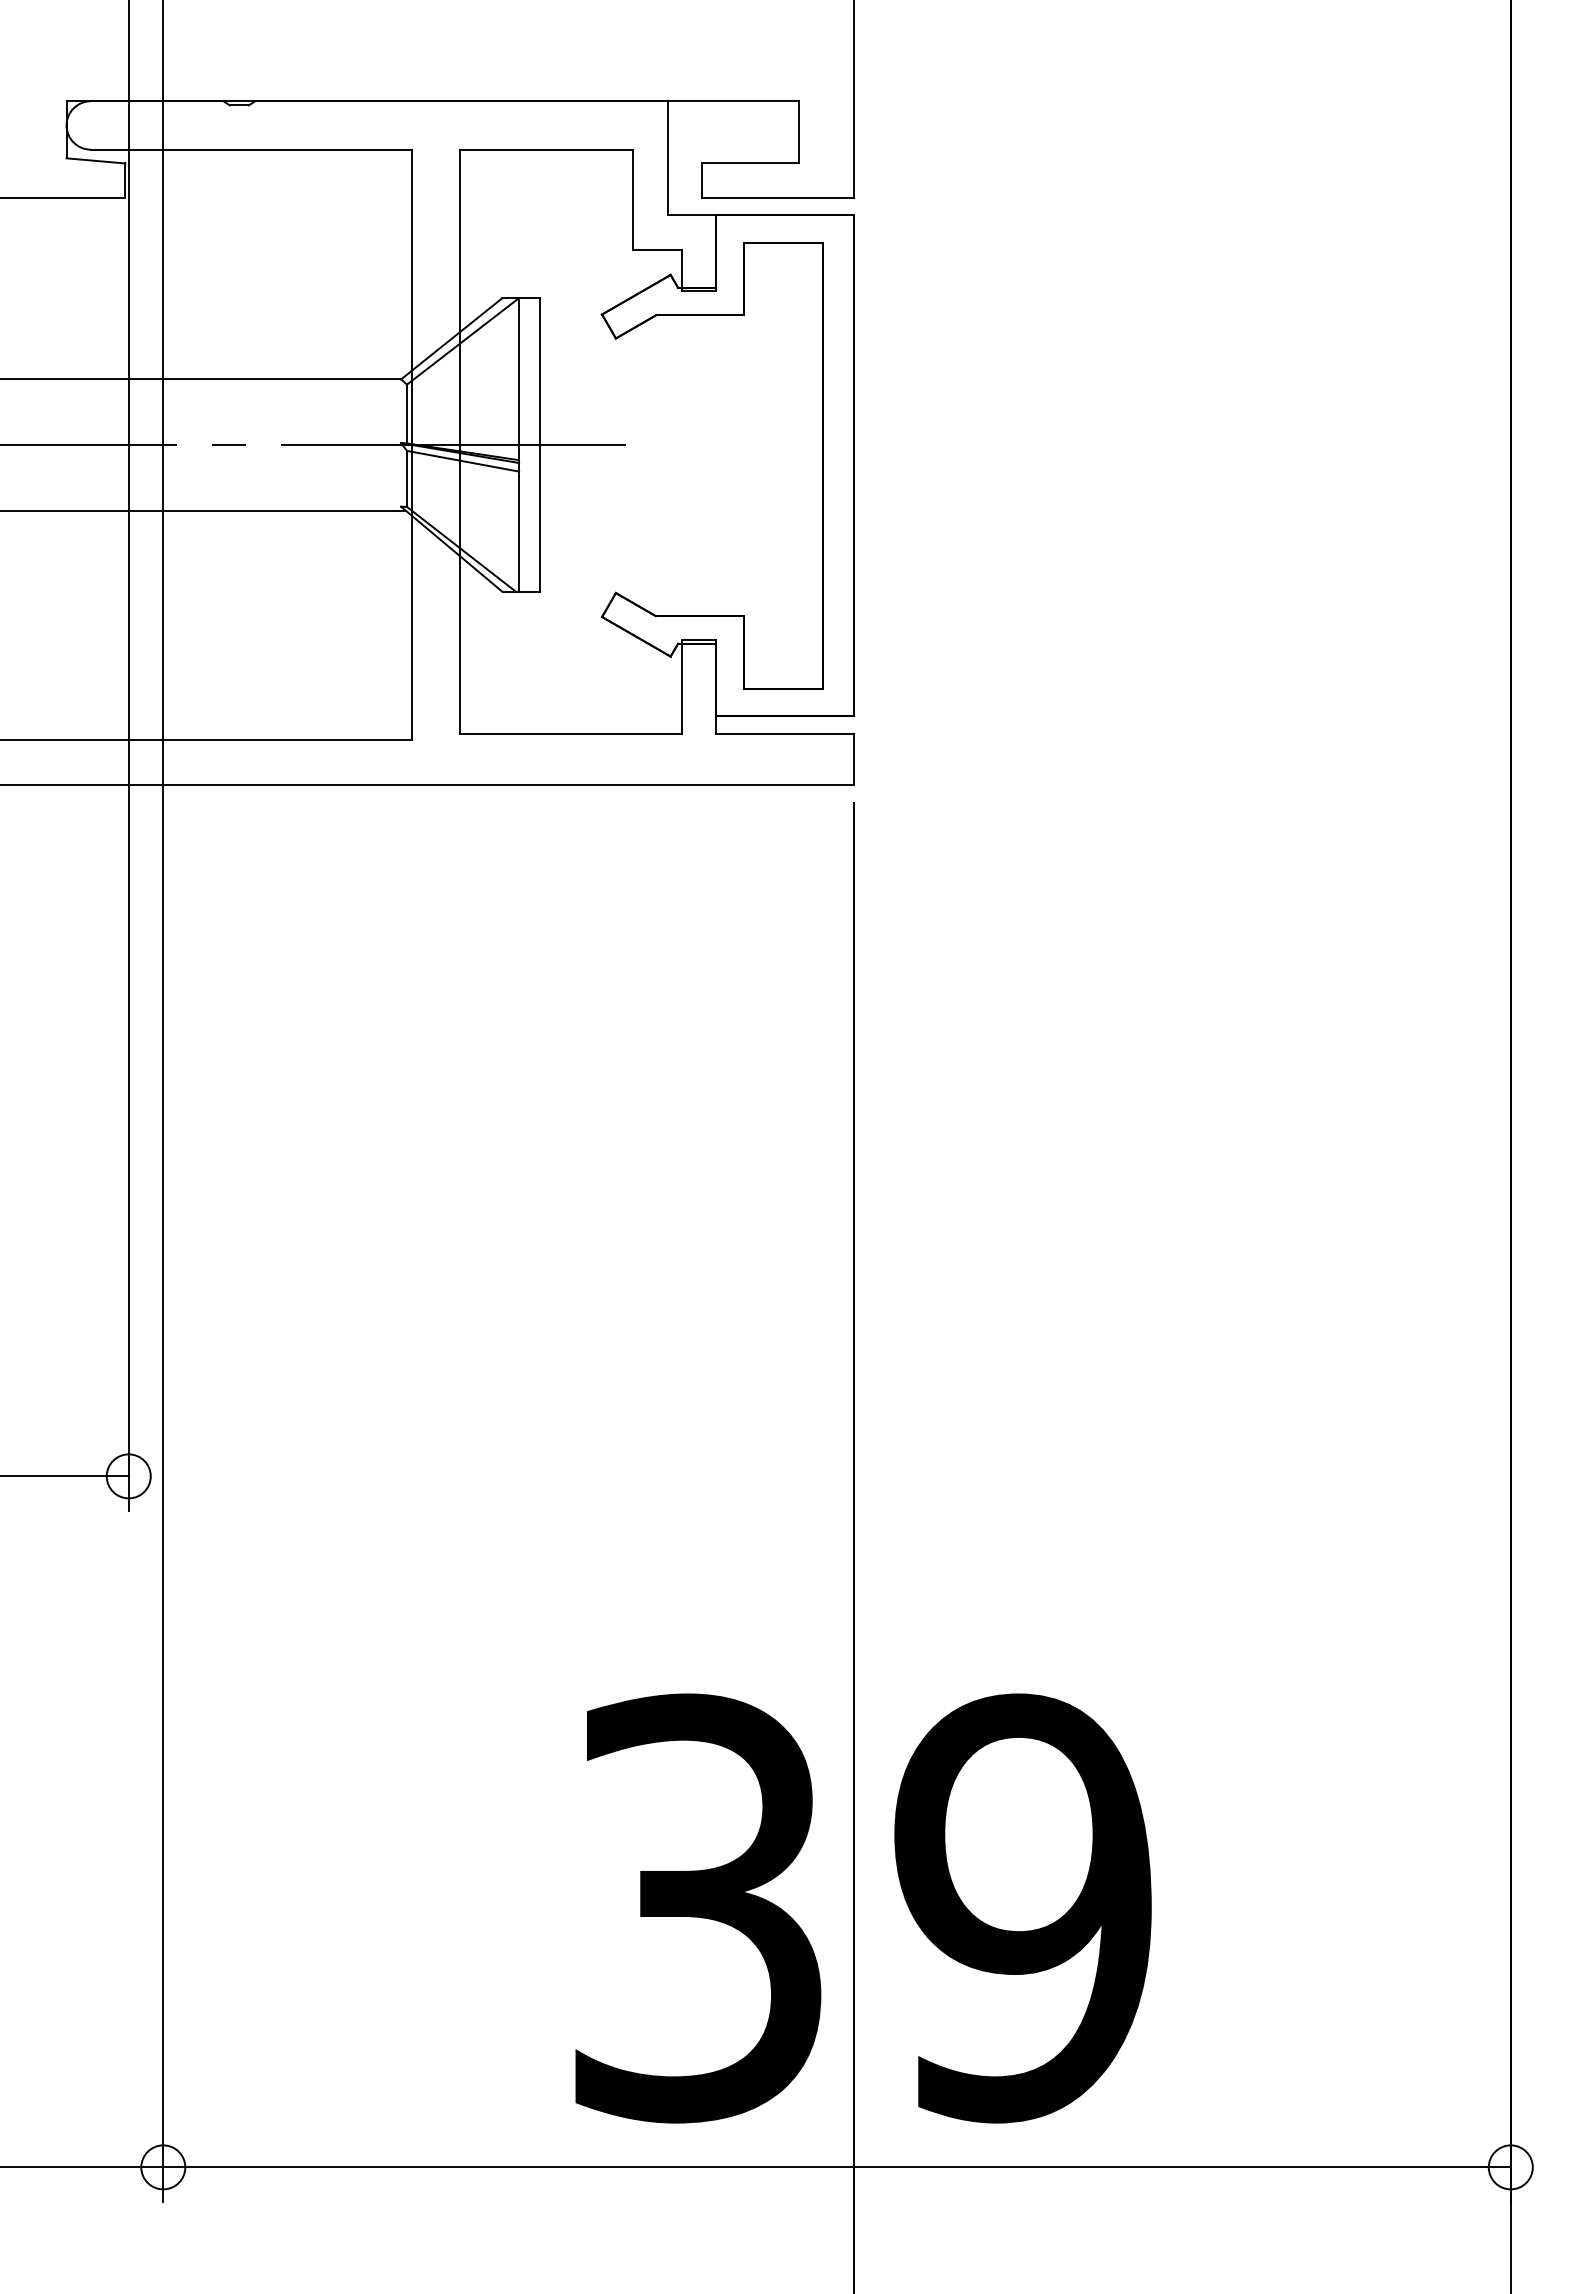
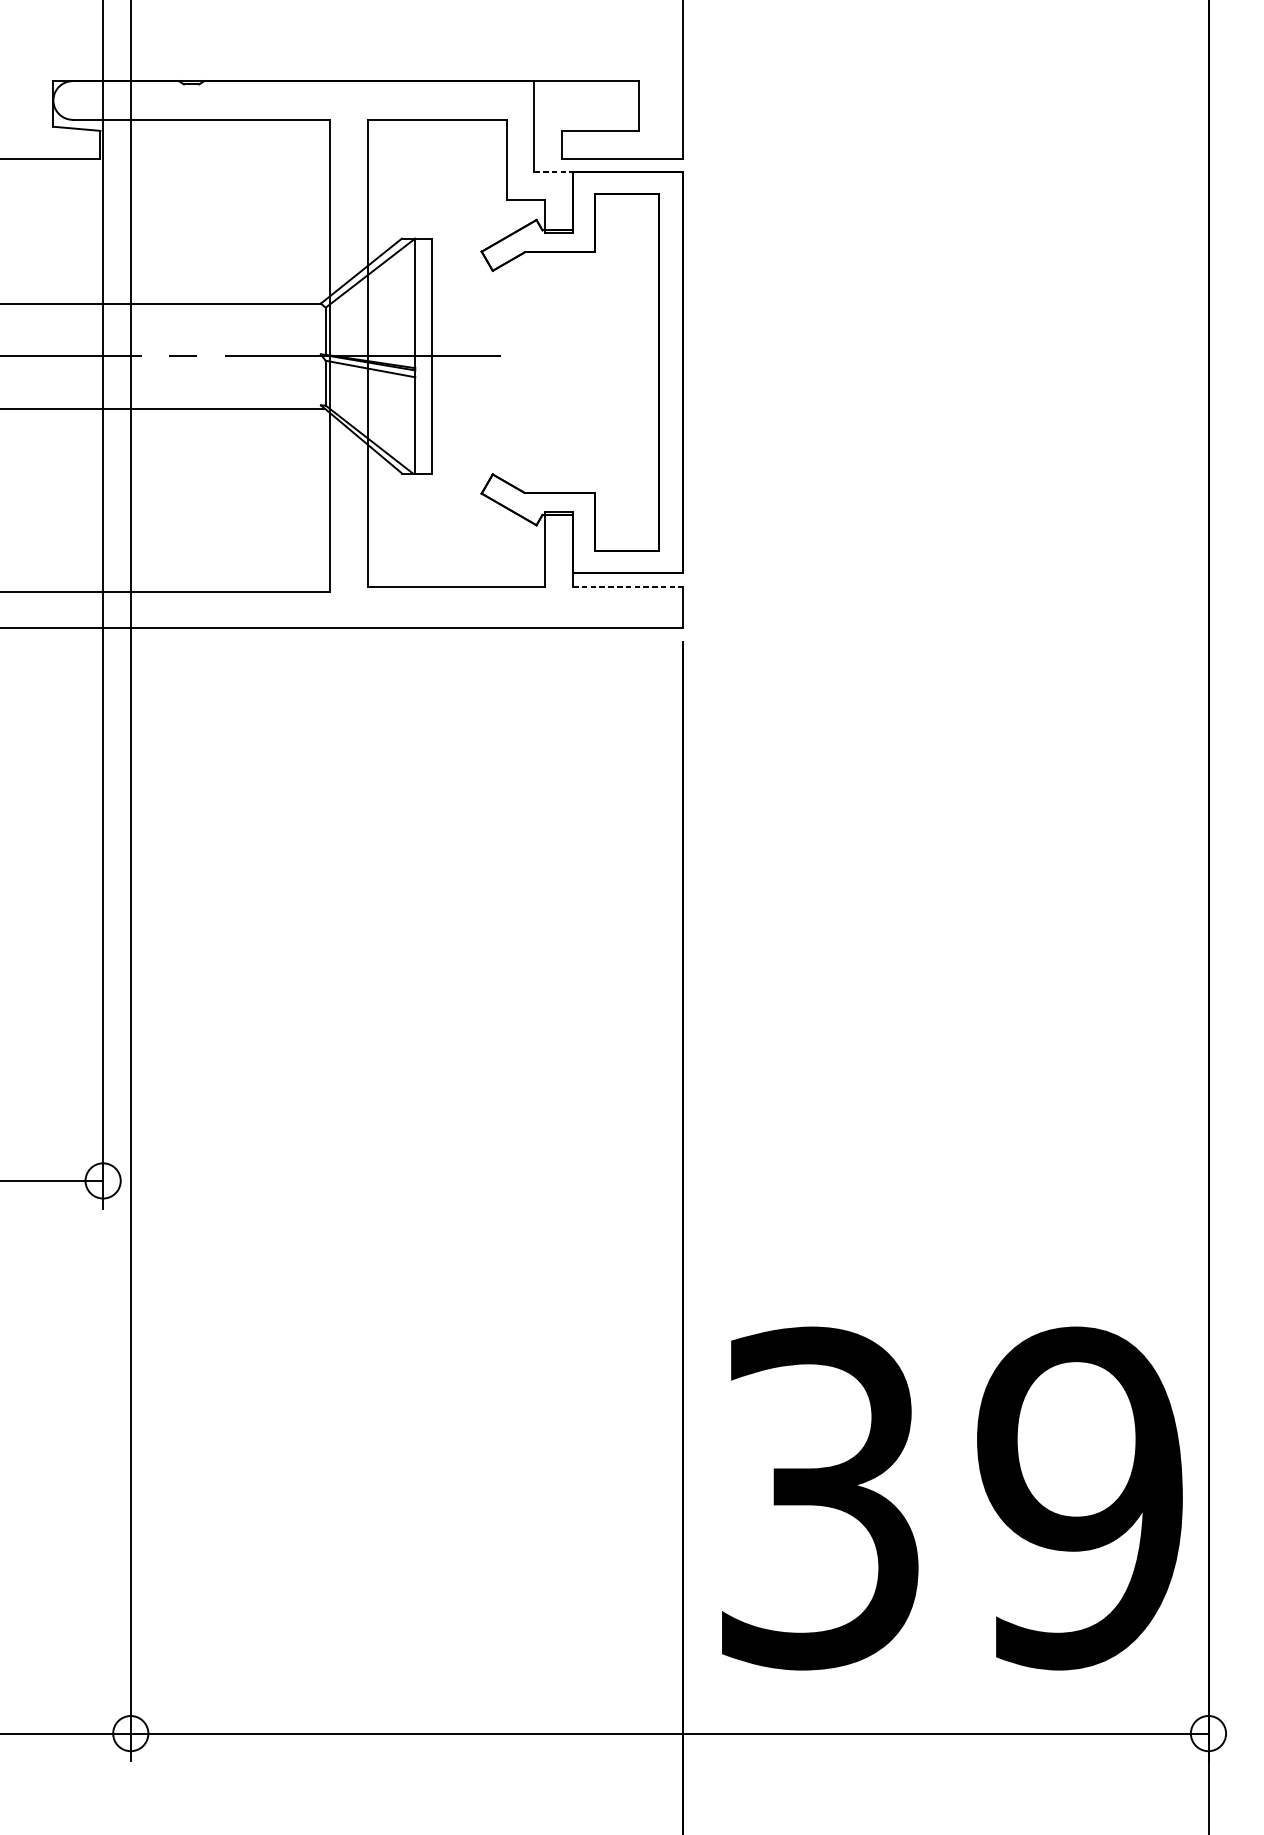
line: (692, 215) -> (554, 172), solid -> dashed
line: (785, 733) -> (628, 586), solid -> dashed
text: (863, 1908) -> (952, 1498), moved

